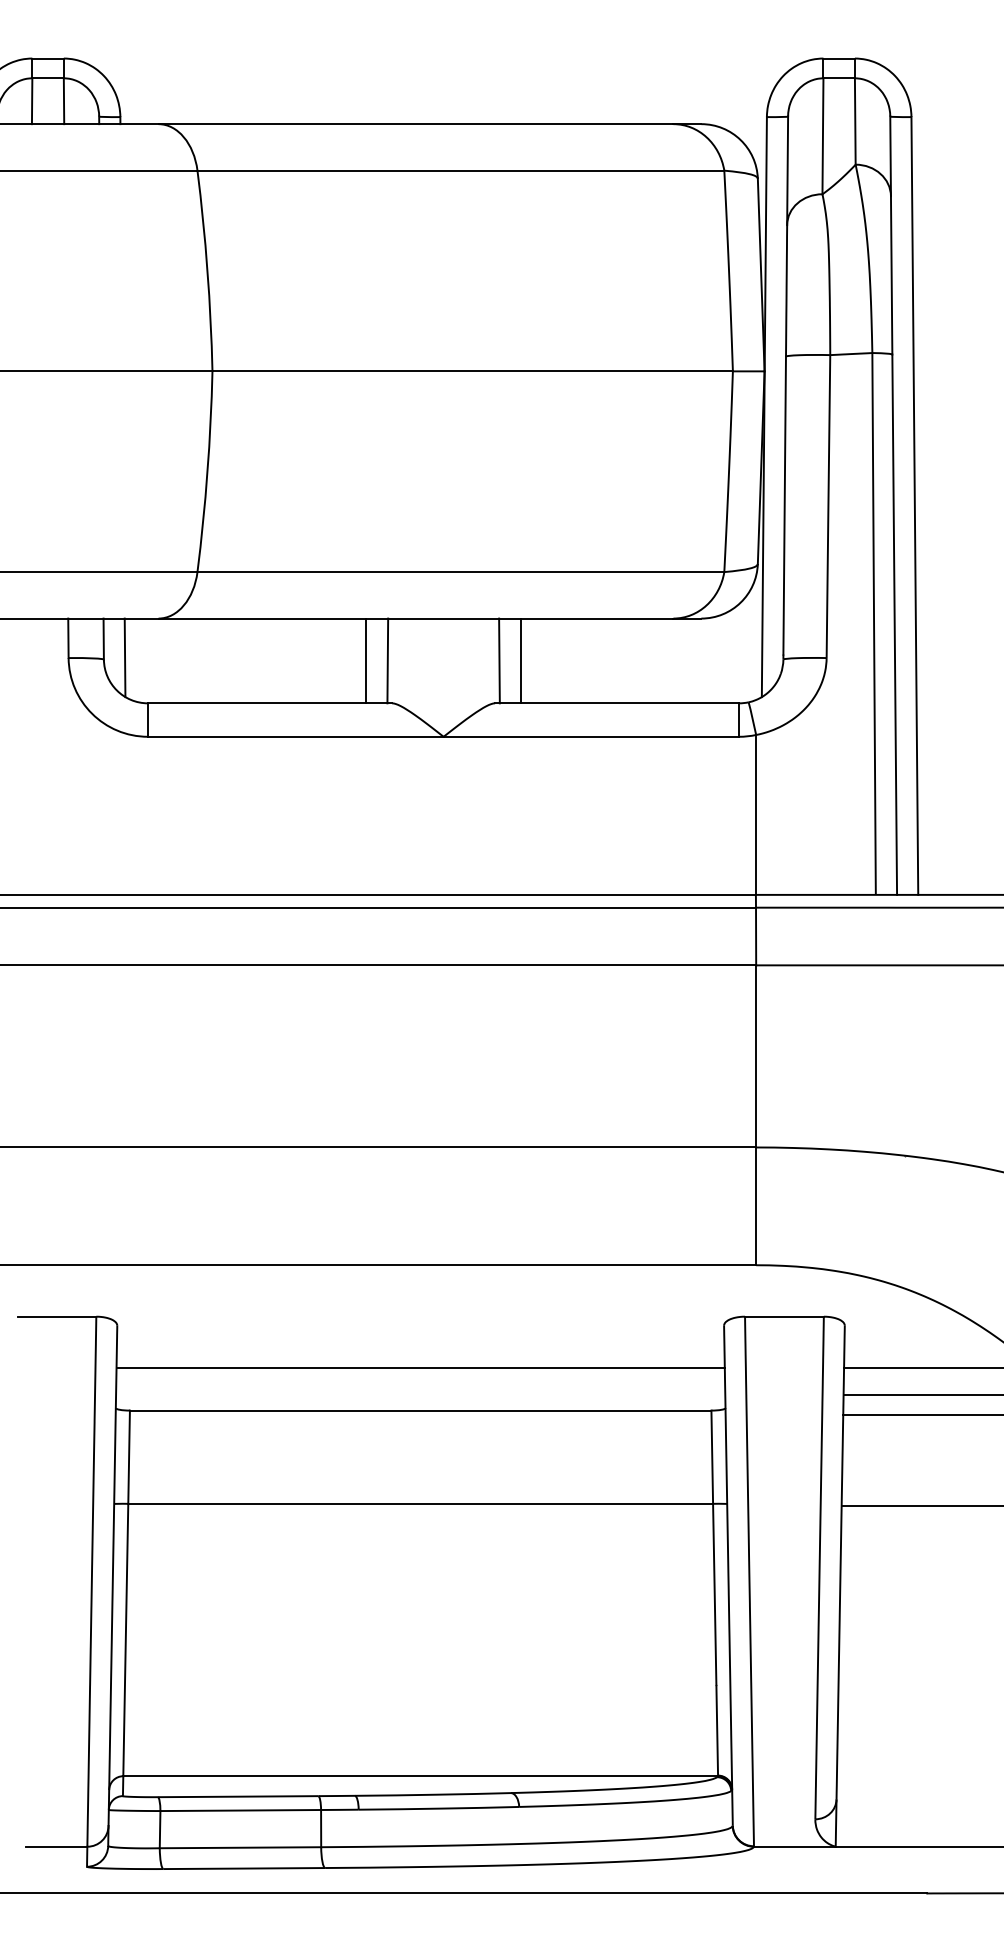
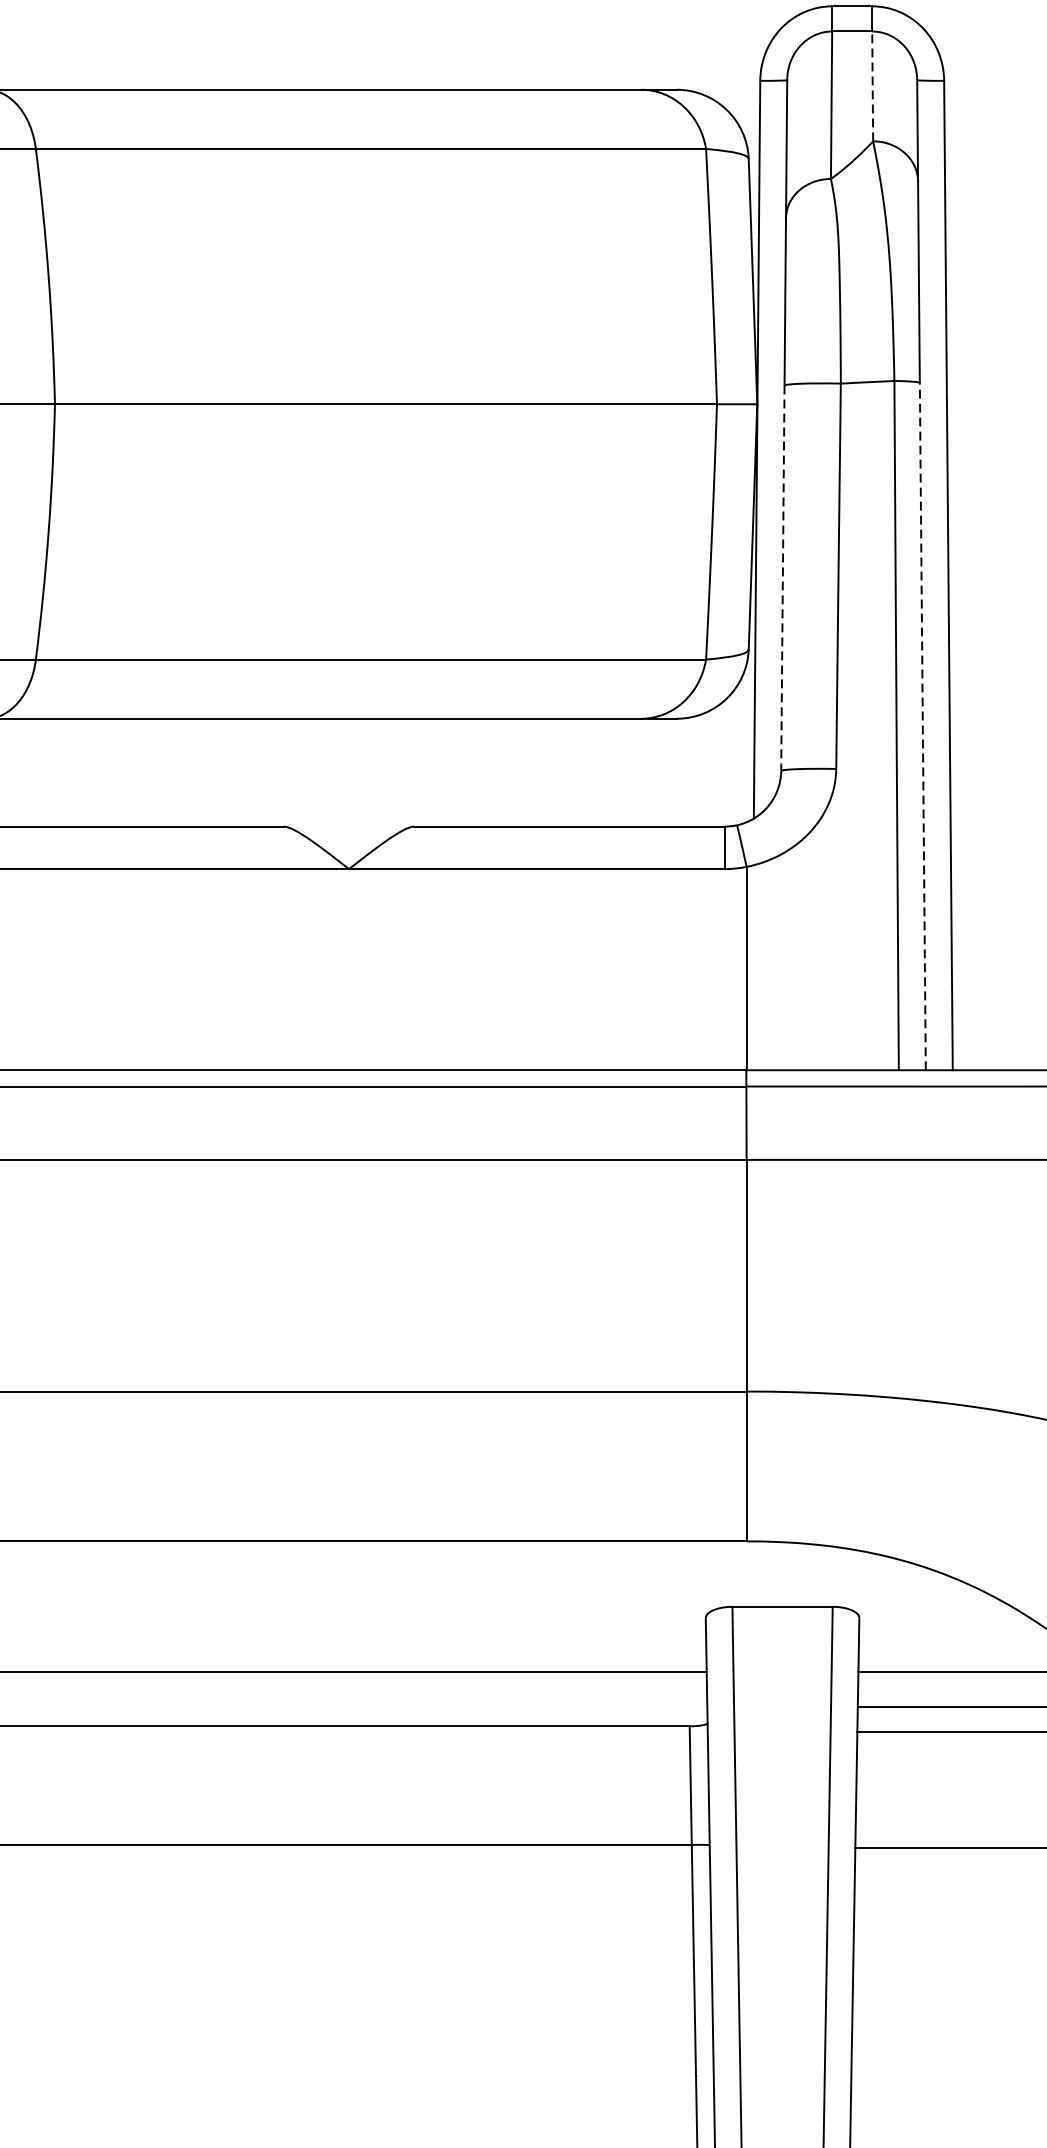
line: (855, 121) -> (872, 86), solid -> dashed
line: (784, 505) -> (782, 574), solid -> dashed
line: (894, 624) -> (922, 726), solid -> dashed
line: (365, 660) -> (249, 772), removed
line: (387, 660) -> (277, 772), removed
line: (499, 660) -> (420, 772), removed
line: (521, 660) -> (448, 772), removed

